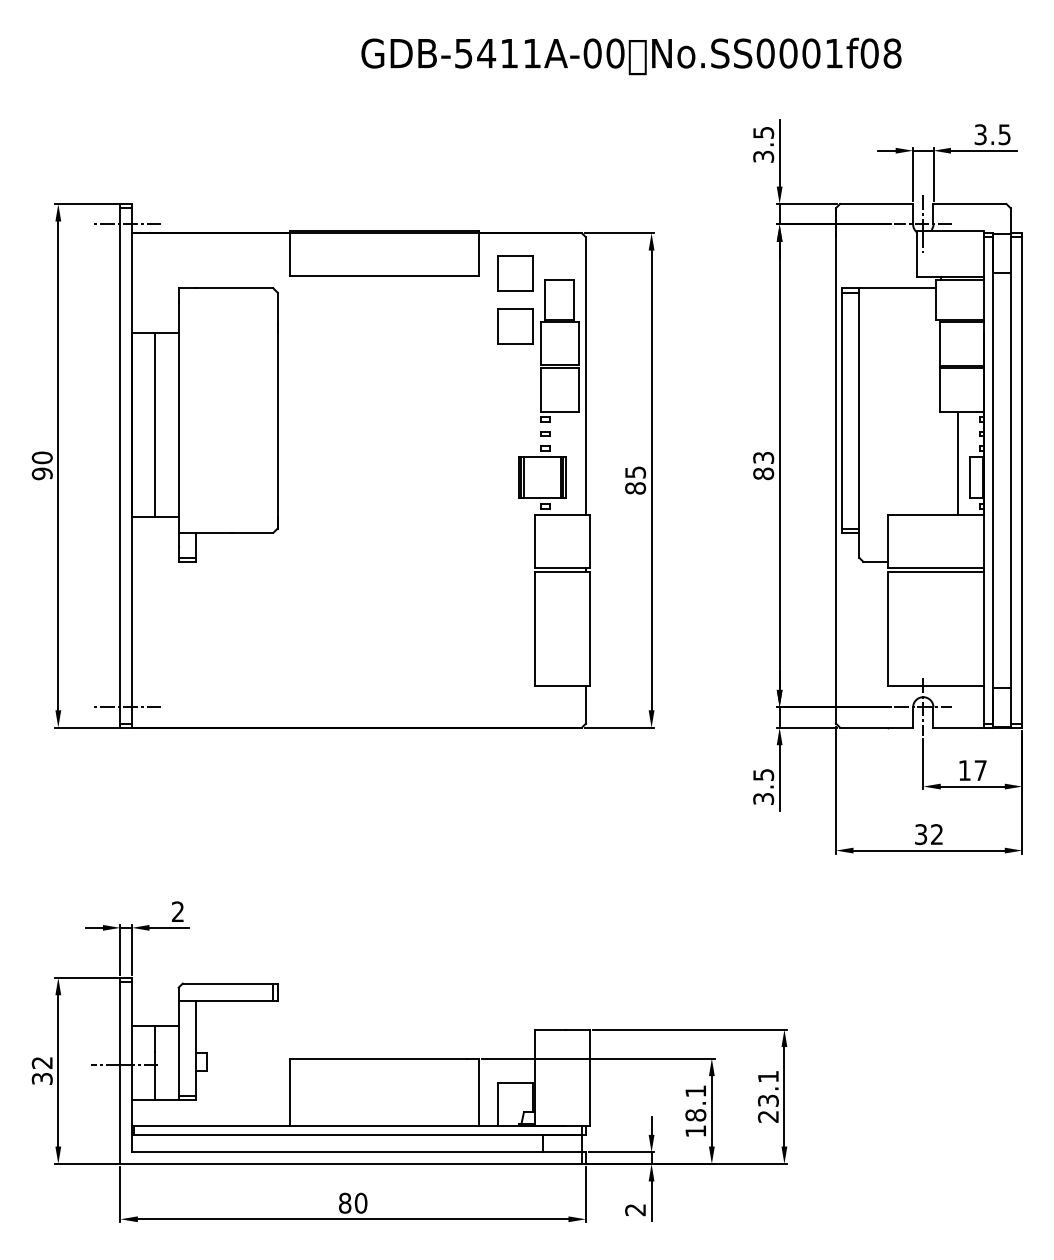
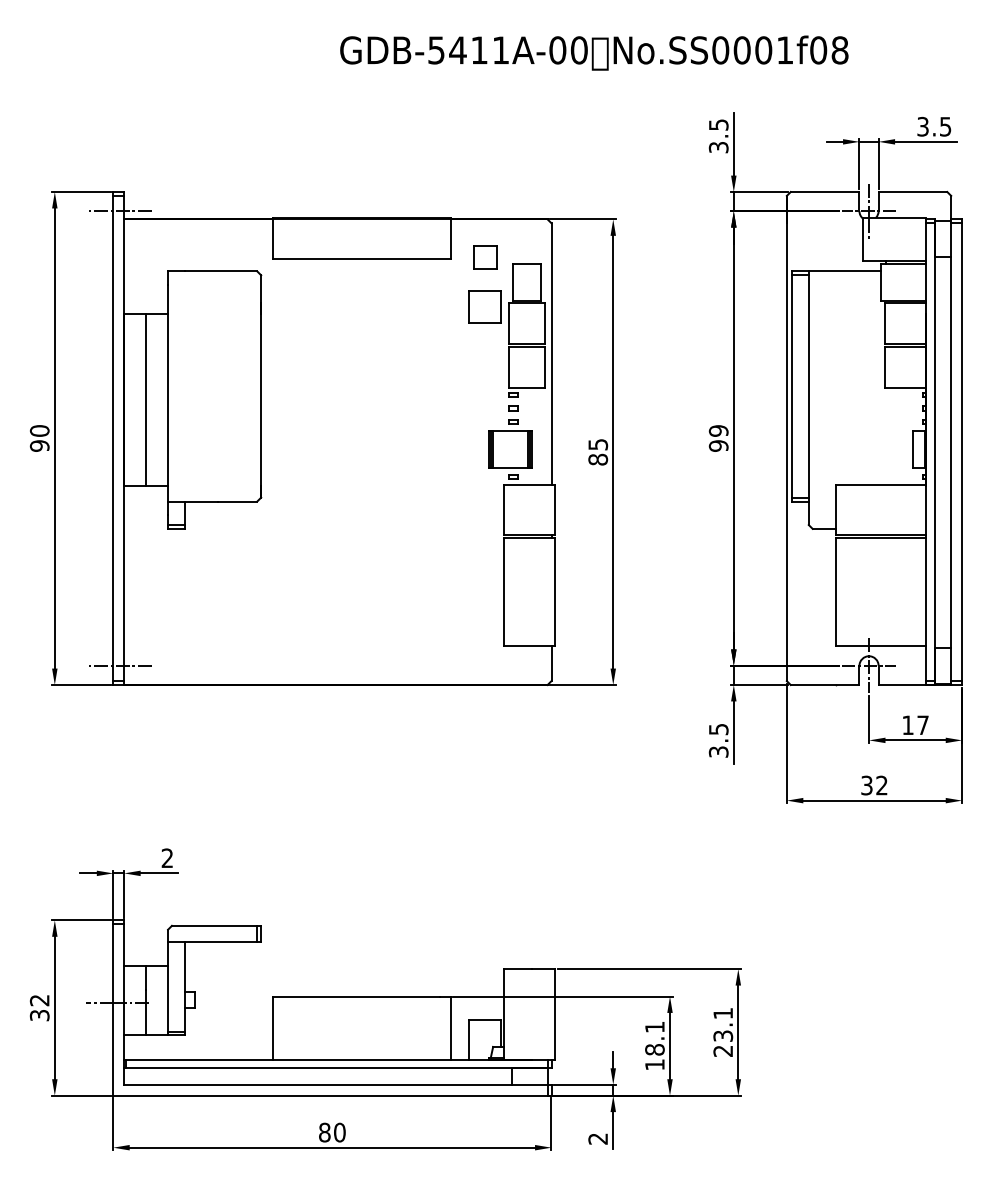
part: (515, 273) -> (485, 257), size x0.7
line: (958, 463) -> (902, 436), removed
text: (763, 465) -> (718, 438), 83 -> 99

